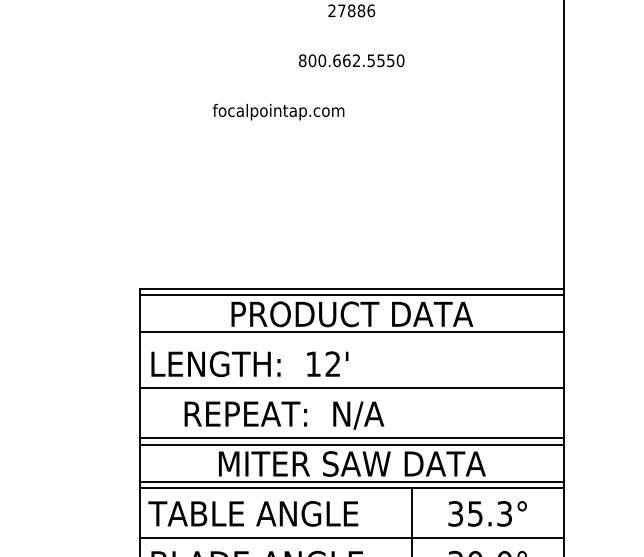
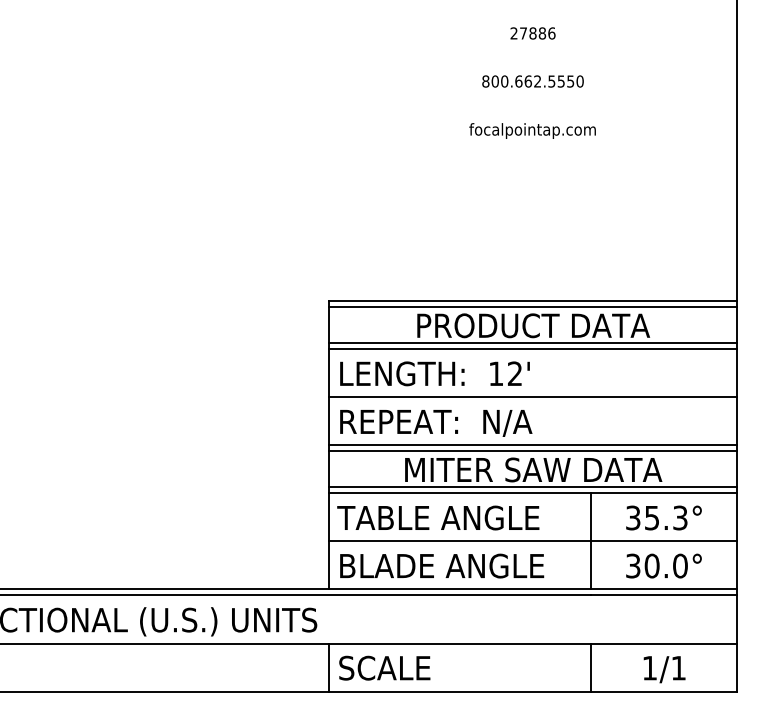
text: (278, 111) -> (532, 130), moved
line: (351, 338) -> (532, 349), added
text: (284, 415) -> (436, 423), moved

